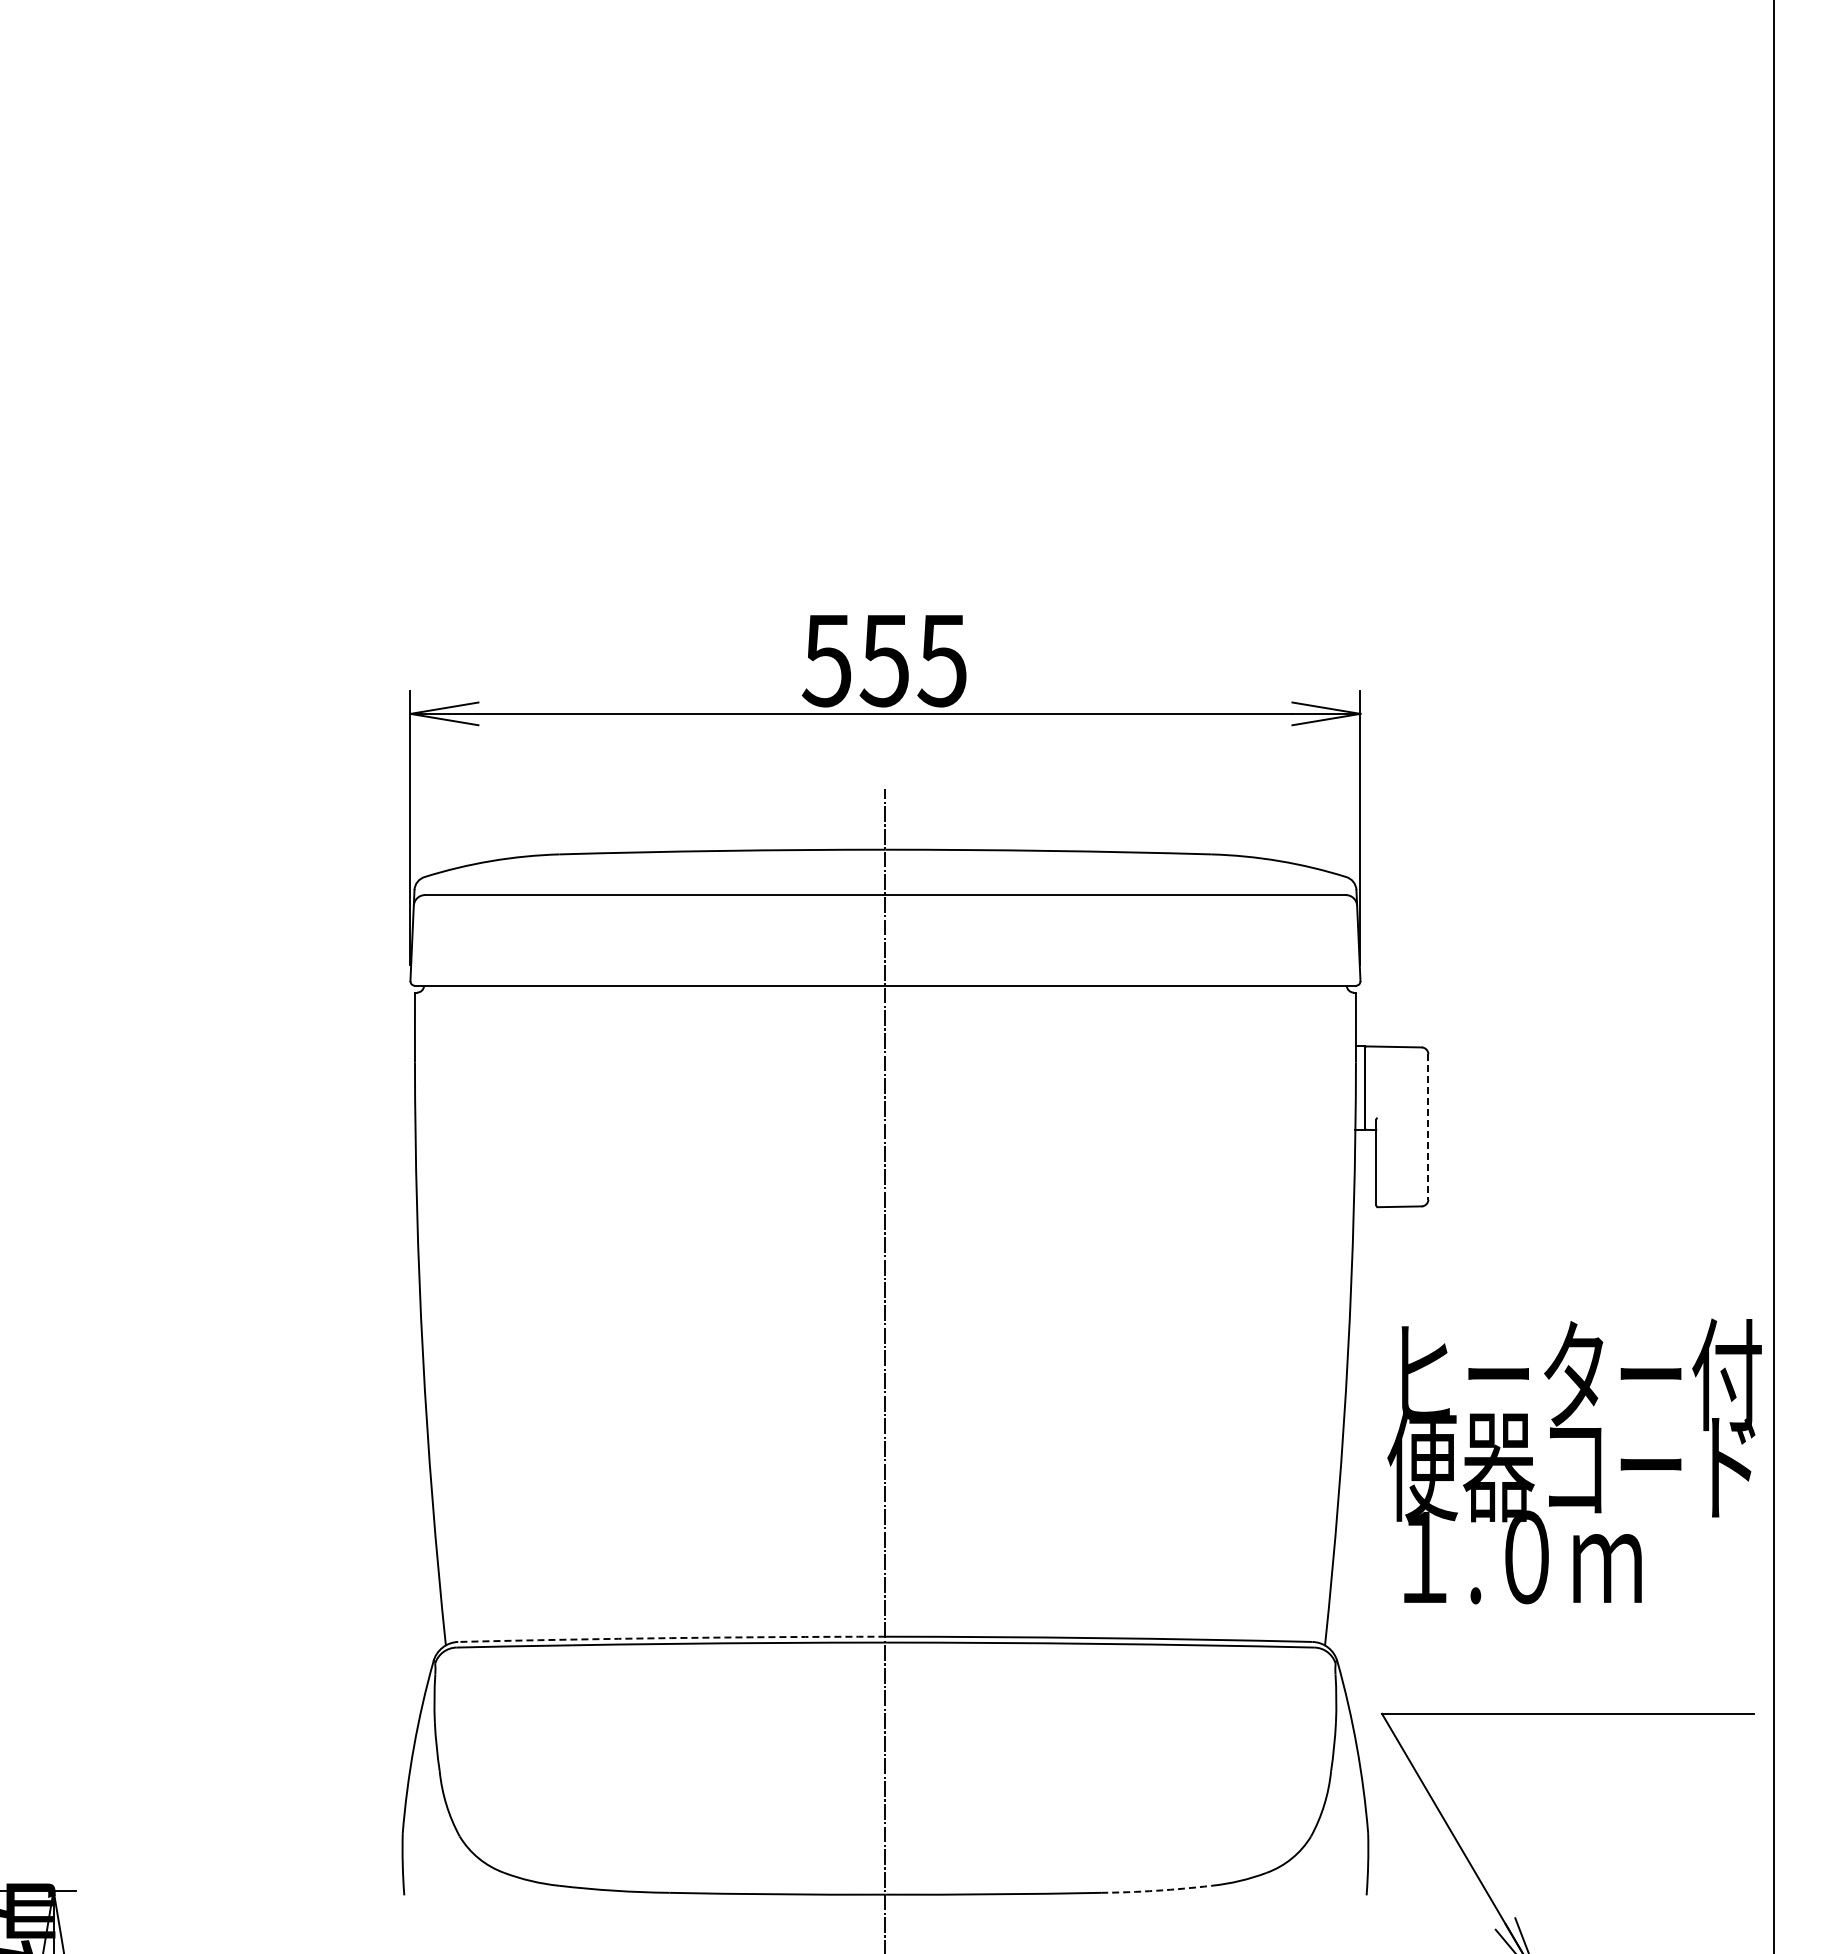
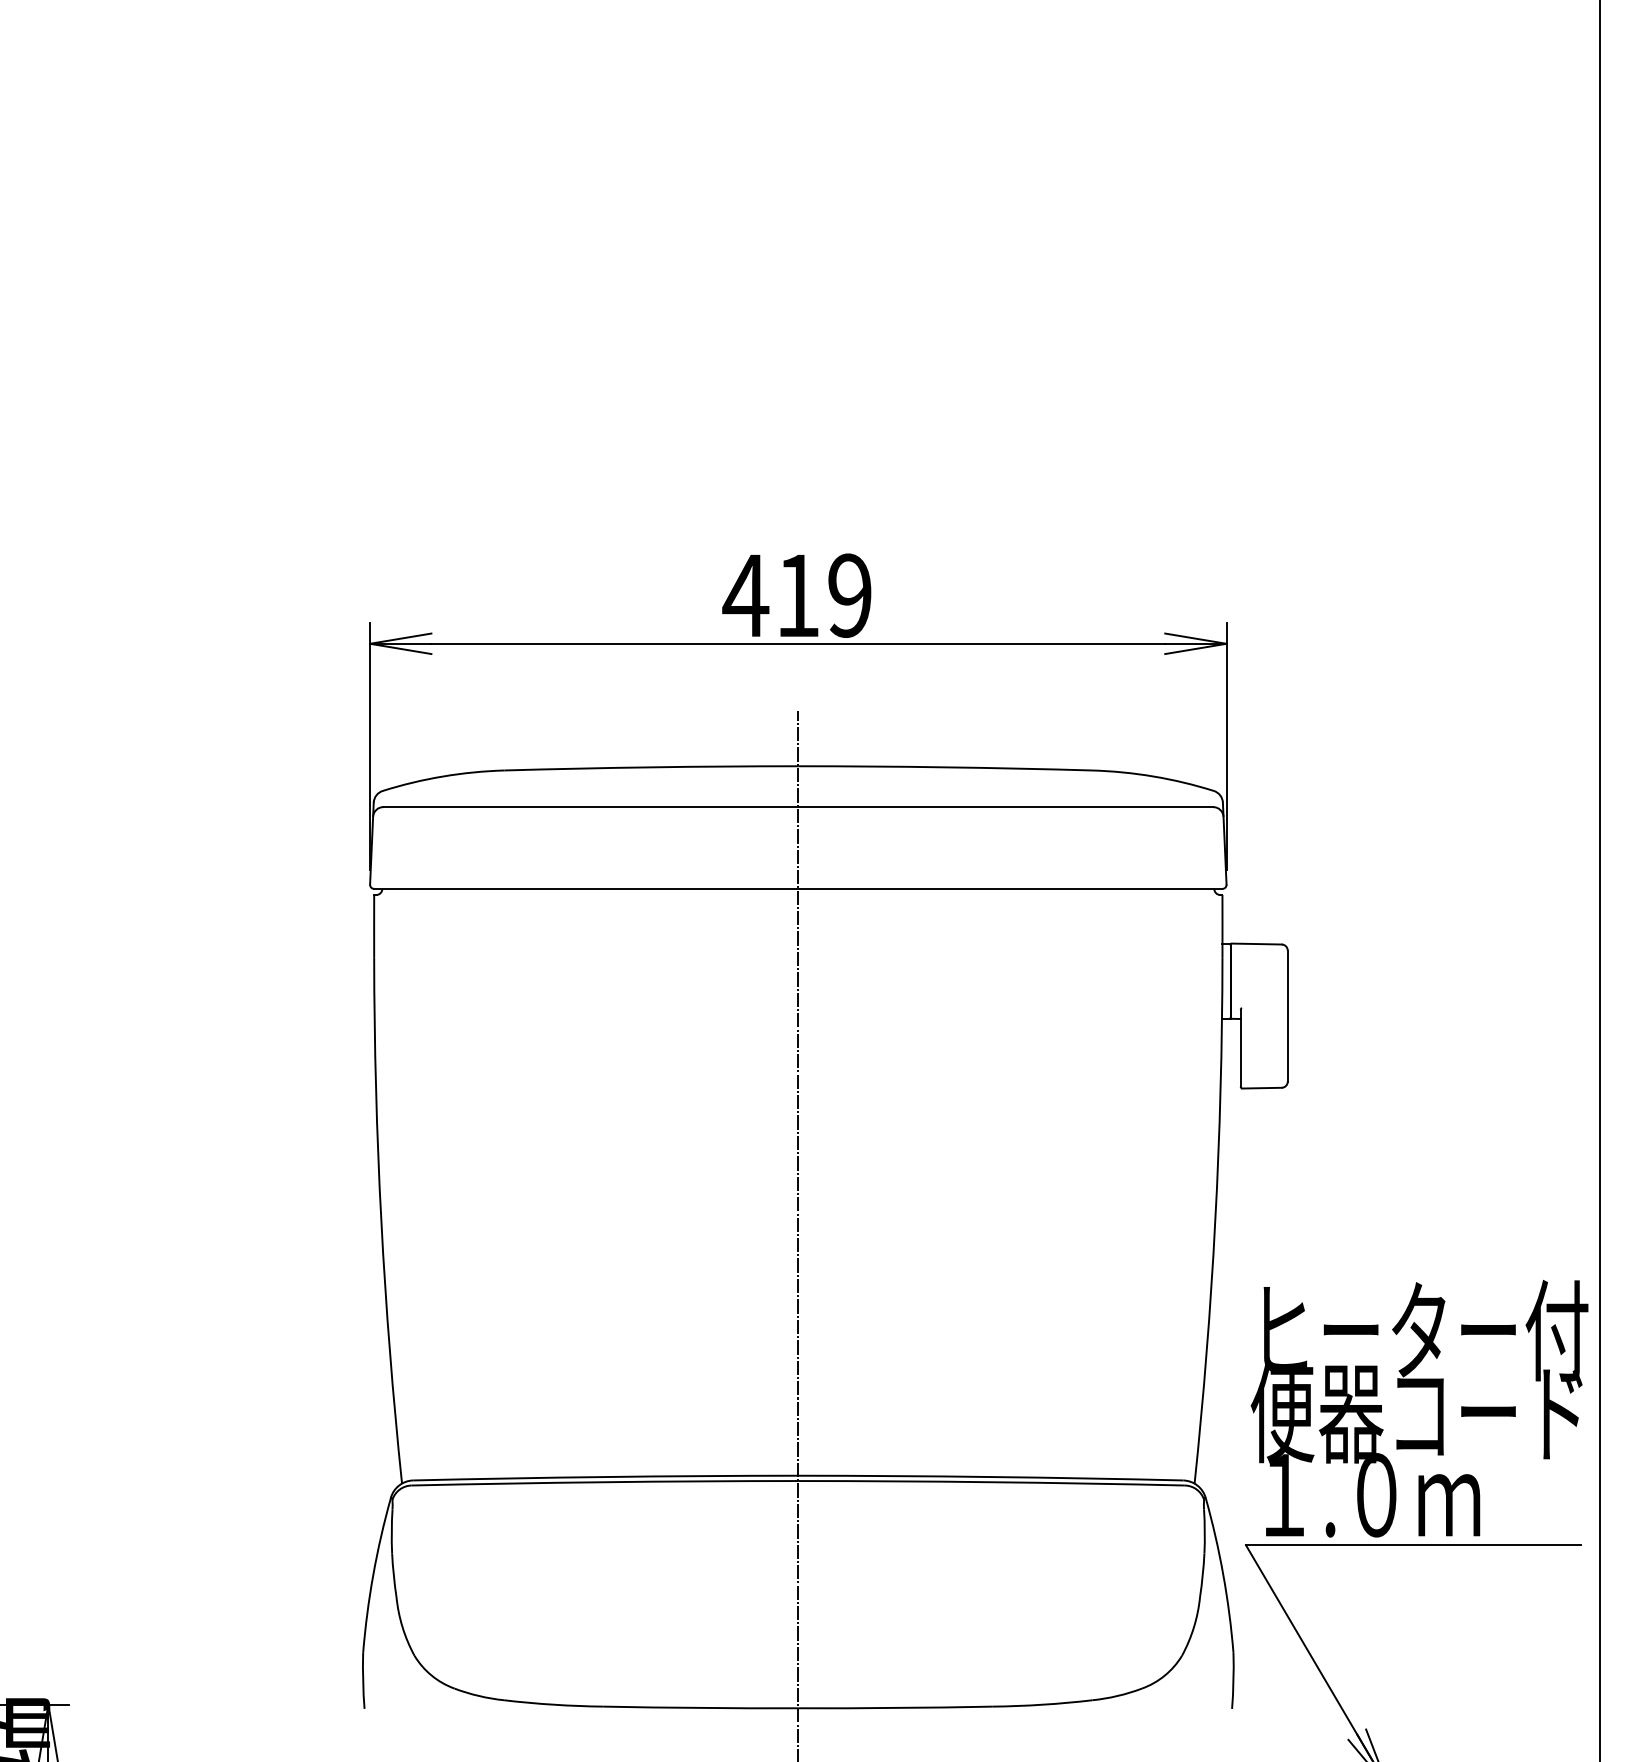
text: (883, 660) -> (796, 595), 555 -> 419
line: (1428, 1126) -> (1287, 1015), dashed -> solid
text: (1574, 1461) -> (1419, 1408), moved
arc: (671, 1638) -> (605, 1477), dashed -> solid
arc: (1156, 1890) -> (1042, 1704), dashed -> solid

